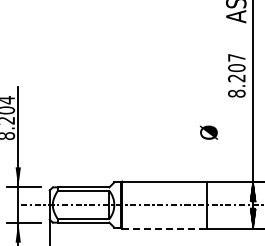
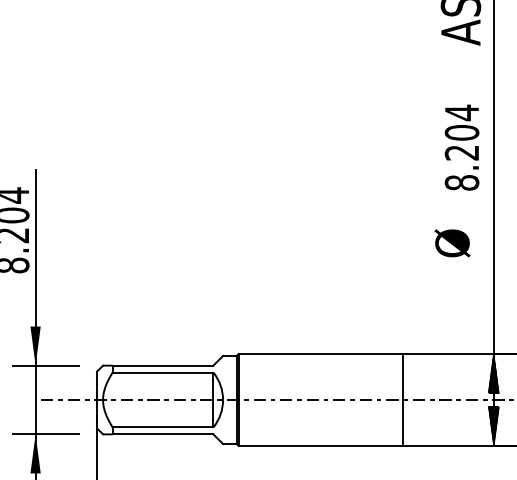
text: (236, 57) -> (461, 112), 8.207 -> 8.204
text: (208, 132) -> (451, 242), moved
line: (165, 228) -> (322, 445), dashed -> solid

